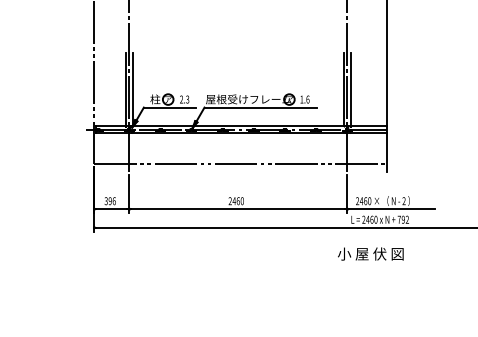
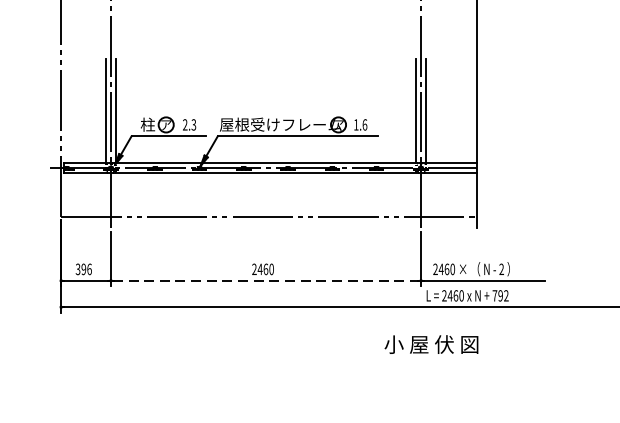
line: (238, 209) -> (266, 281), solid -> dashed
text: (370, 253) -> (431, 343), moved

